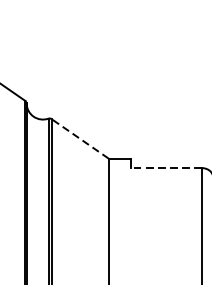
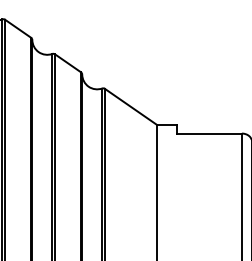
line: (79, 138) -> (130, 106), dashed -> solid
line: (165, 168) -> (208, 133), dashed -> solid

